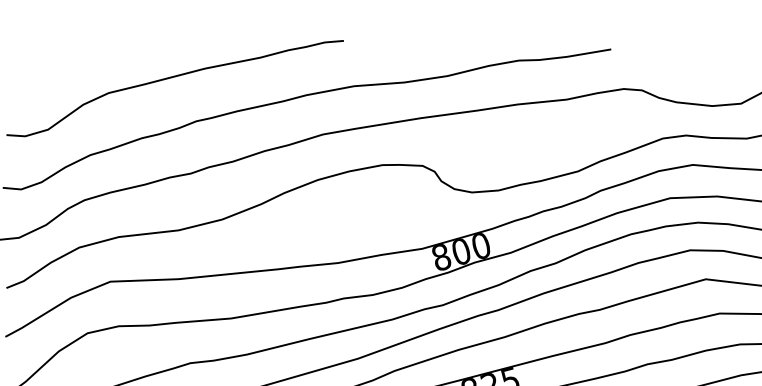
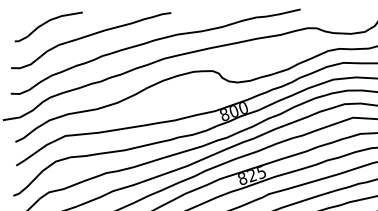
curve: (85, 47) -> (46, 23), added

